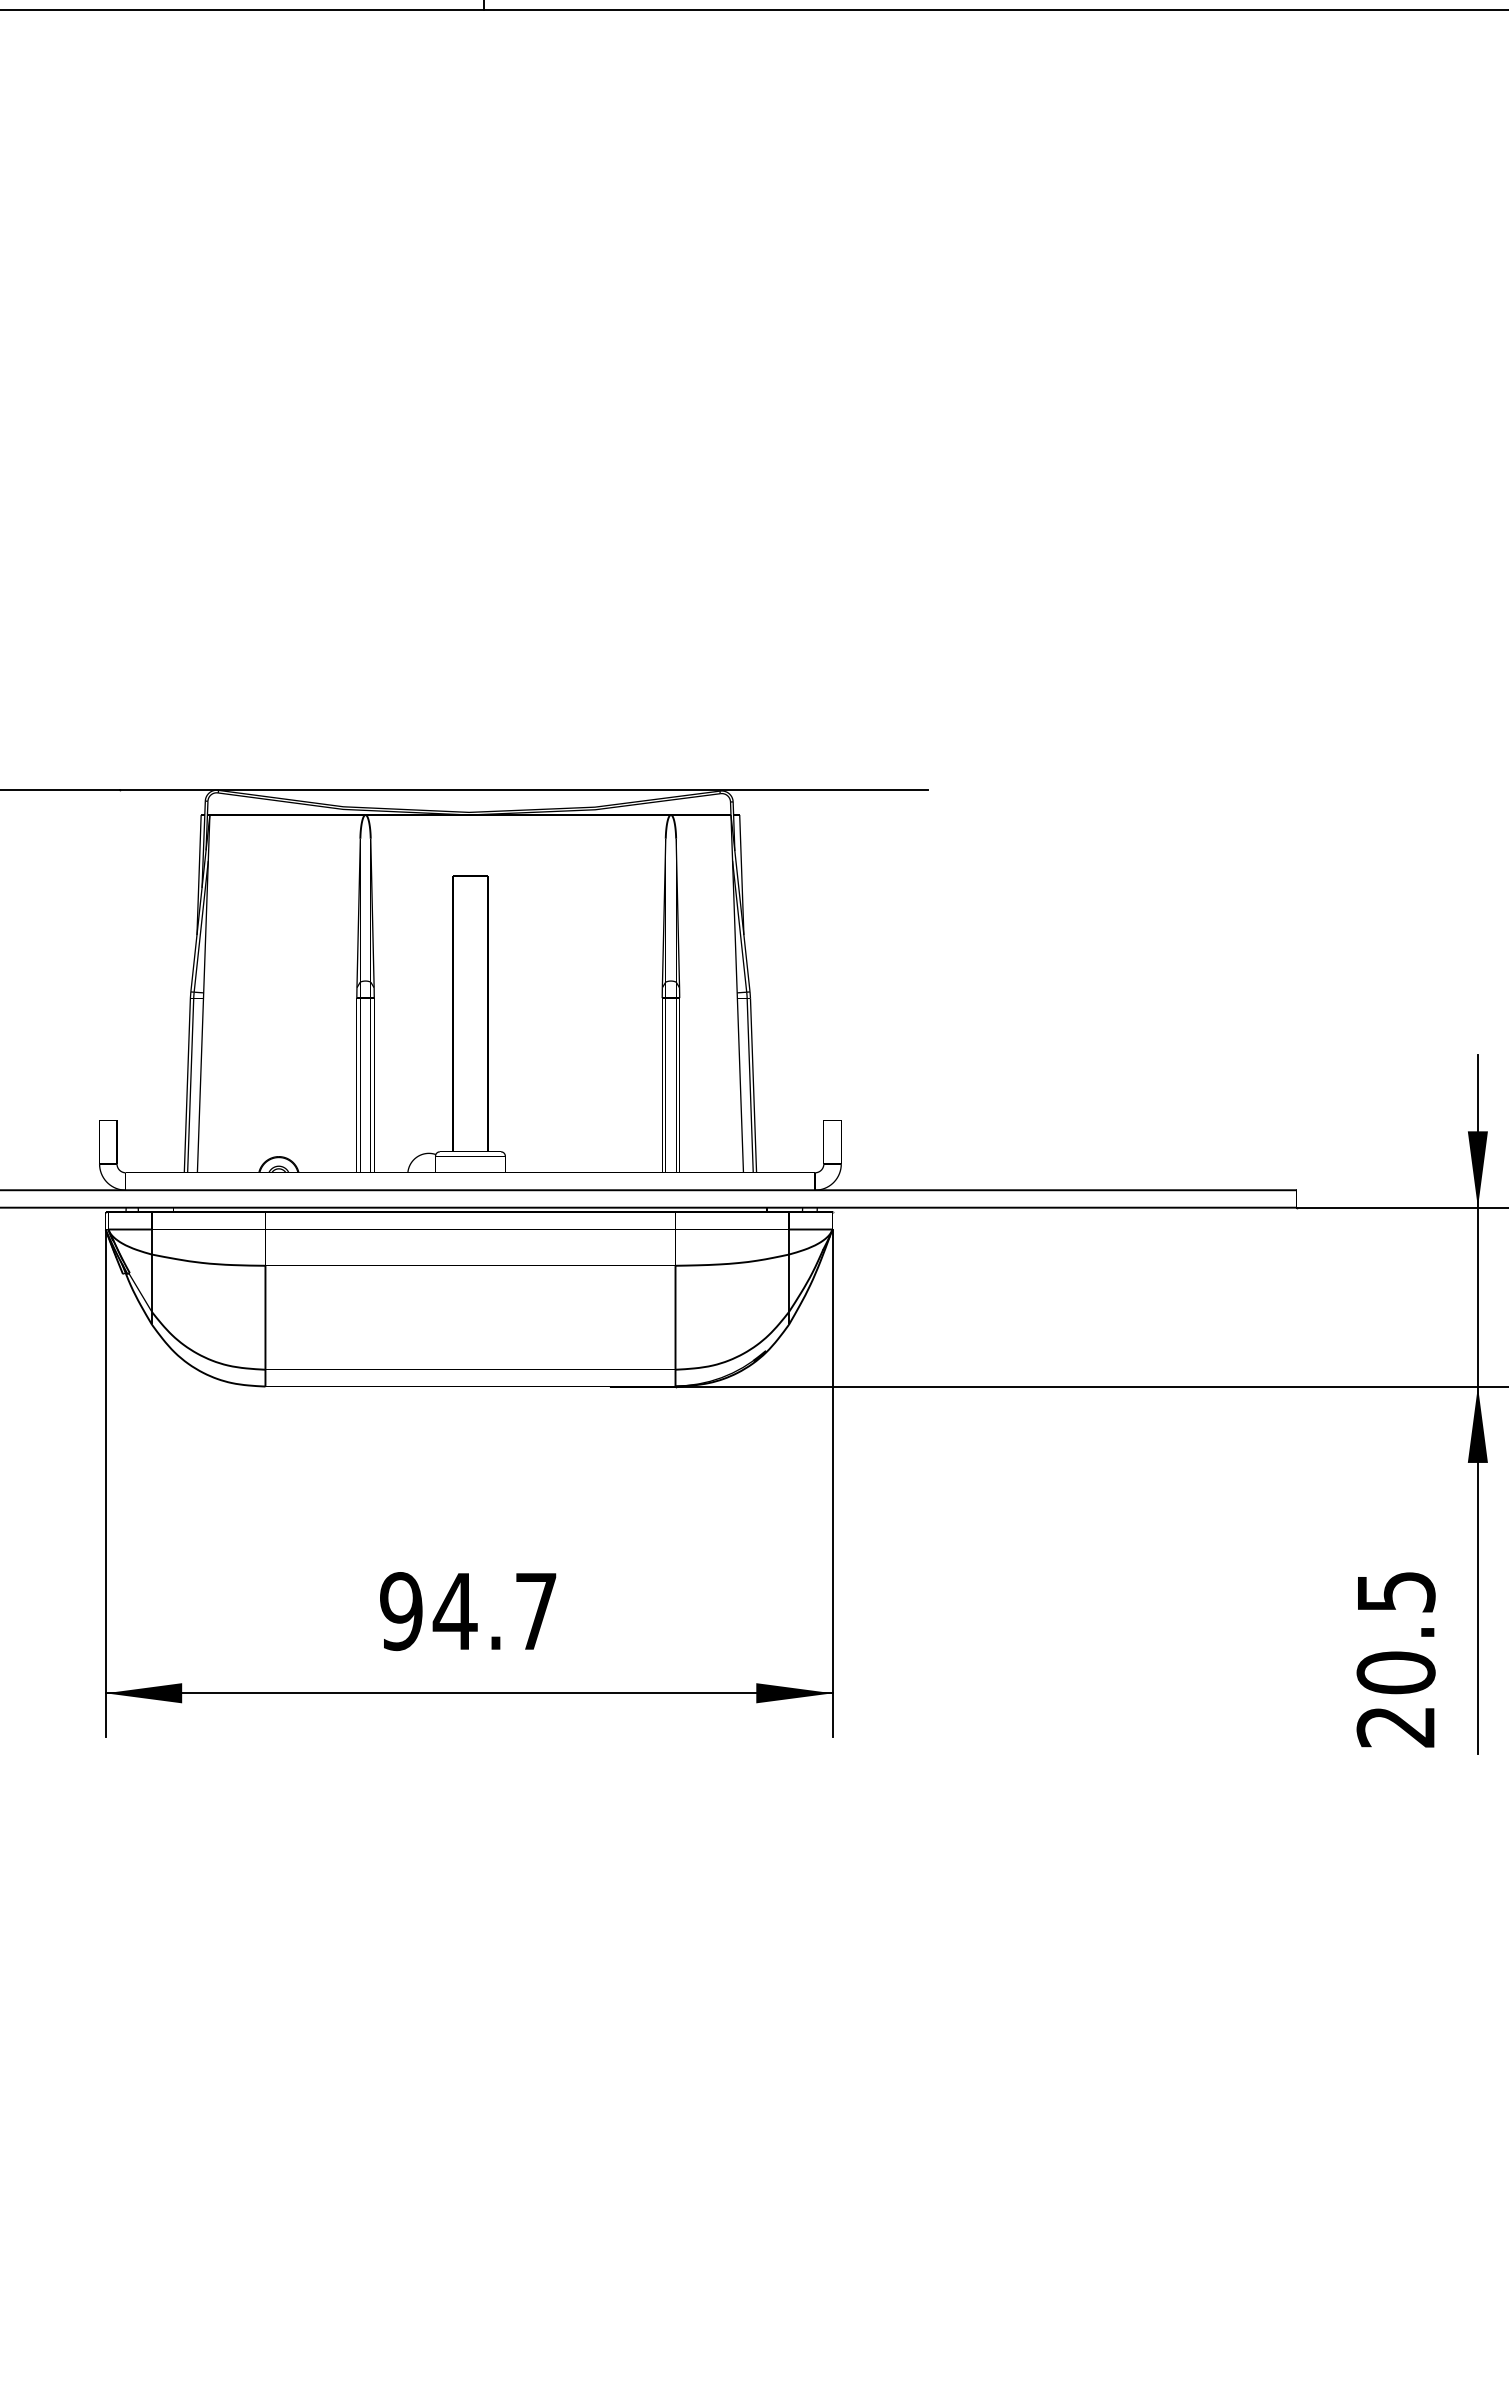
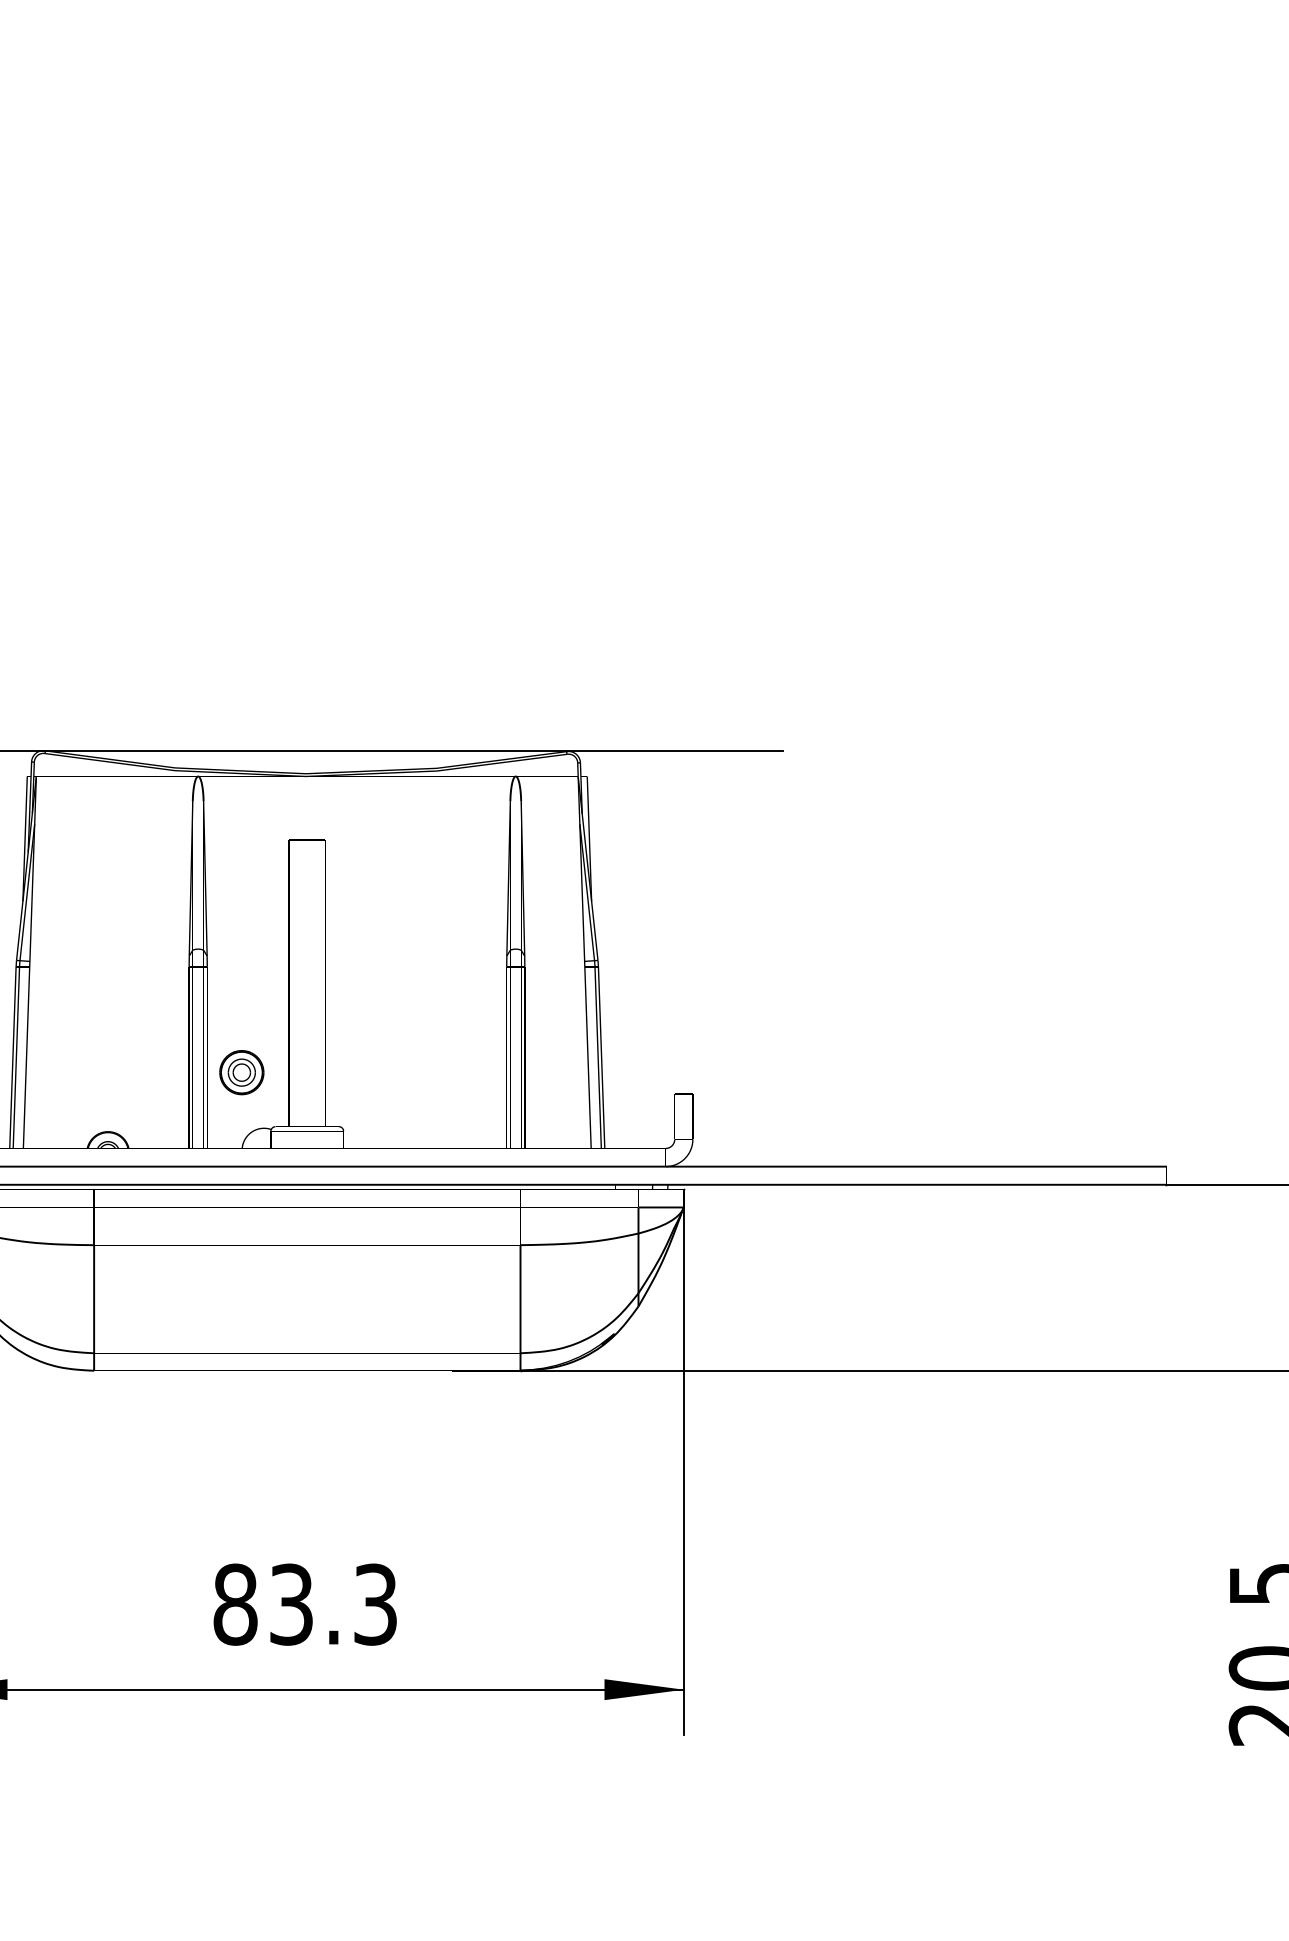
part: (407, 1099) -> (241, 1072), added
text: (468, 1611) -> (305, 1604), 94.7 -> 83.3

